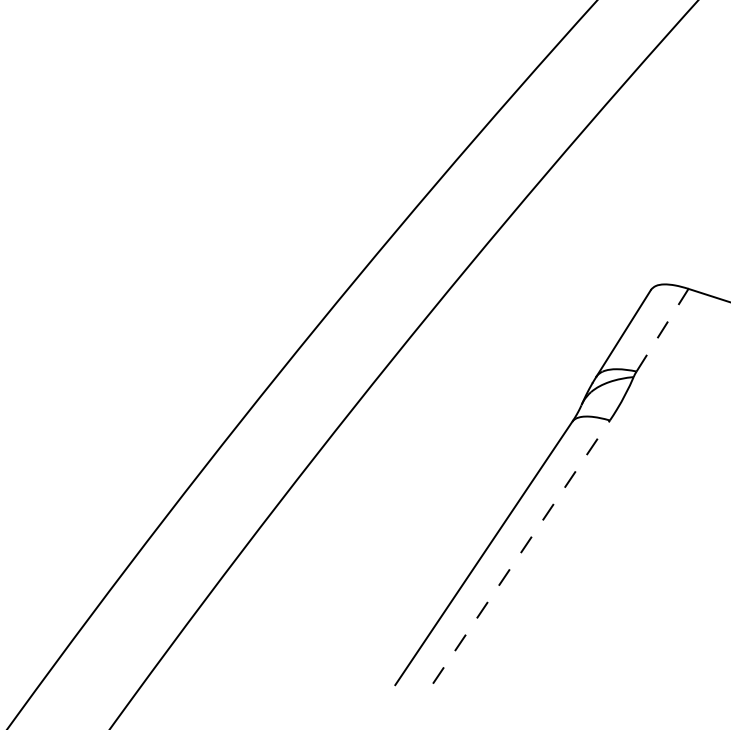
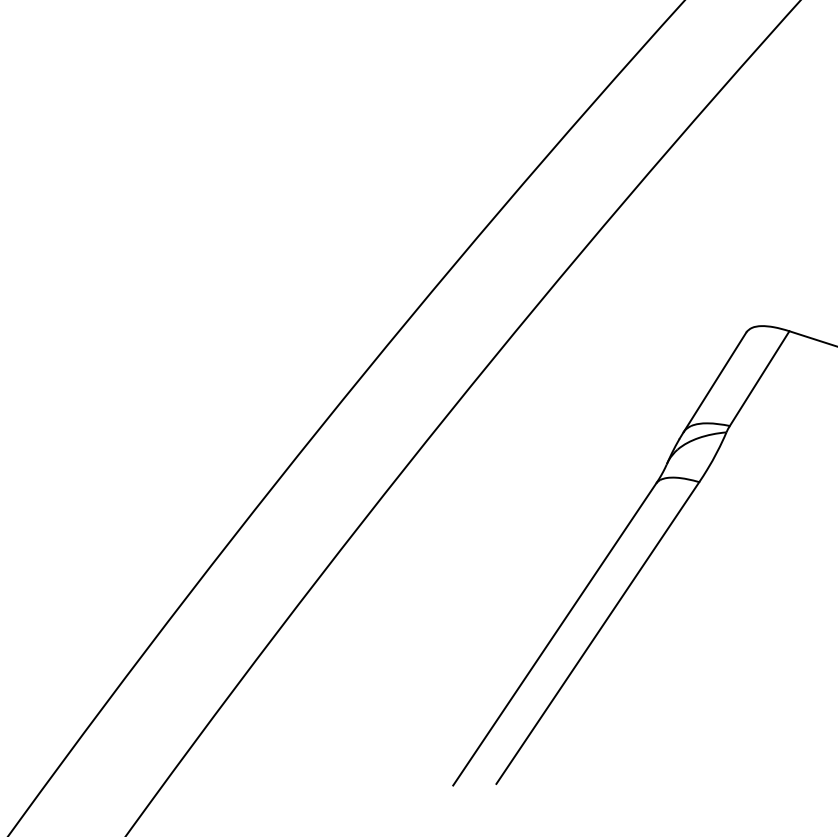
line: (662, 330) -> (759, 378), dashed -> solid
line: (521, 552) -> (597, 633), dashed -> solid

